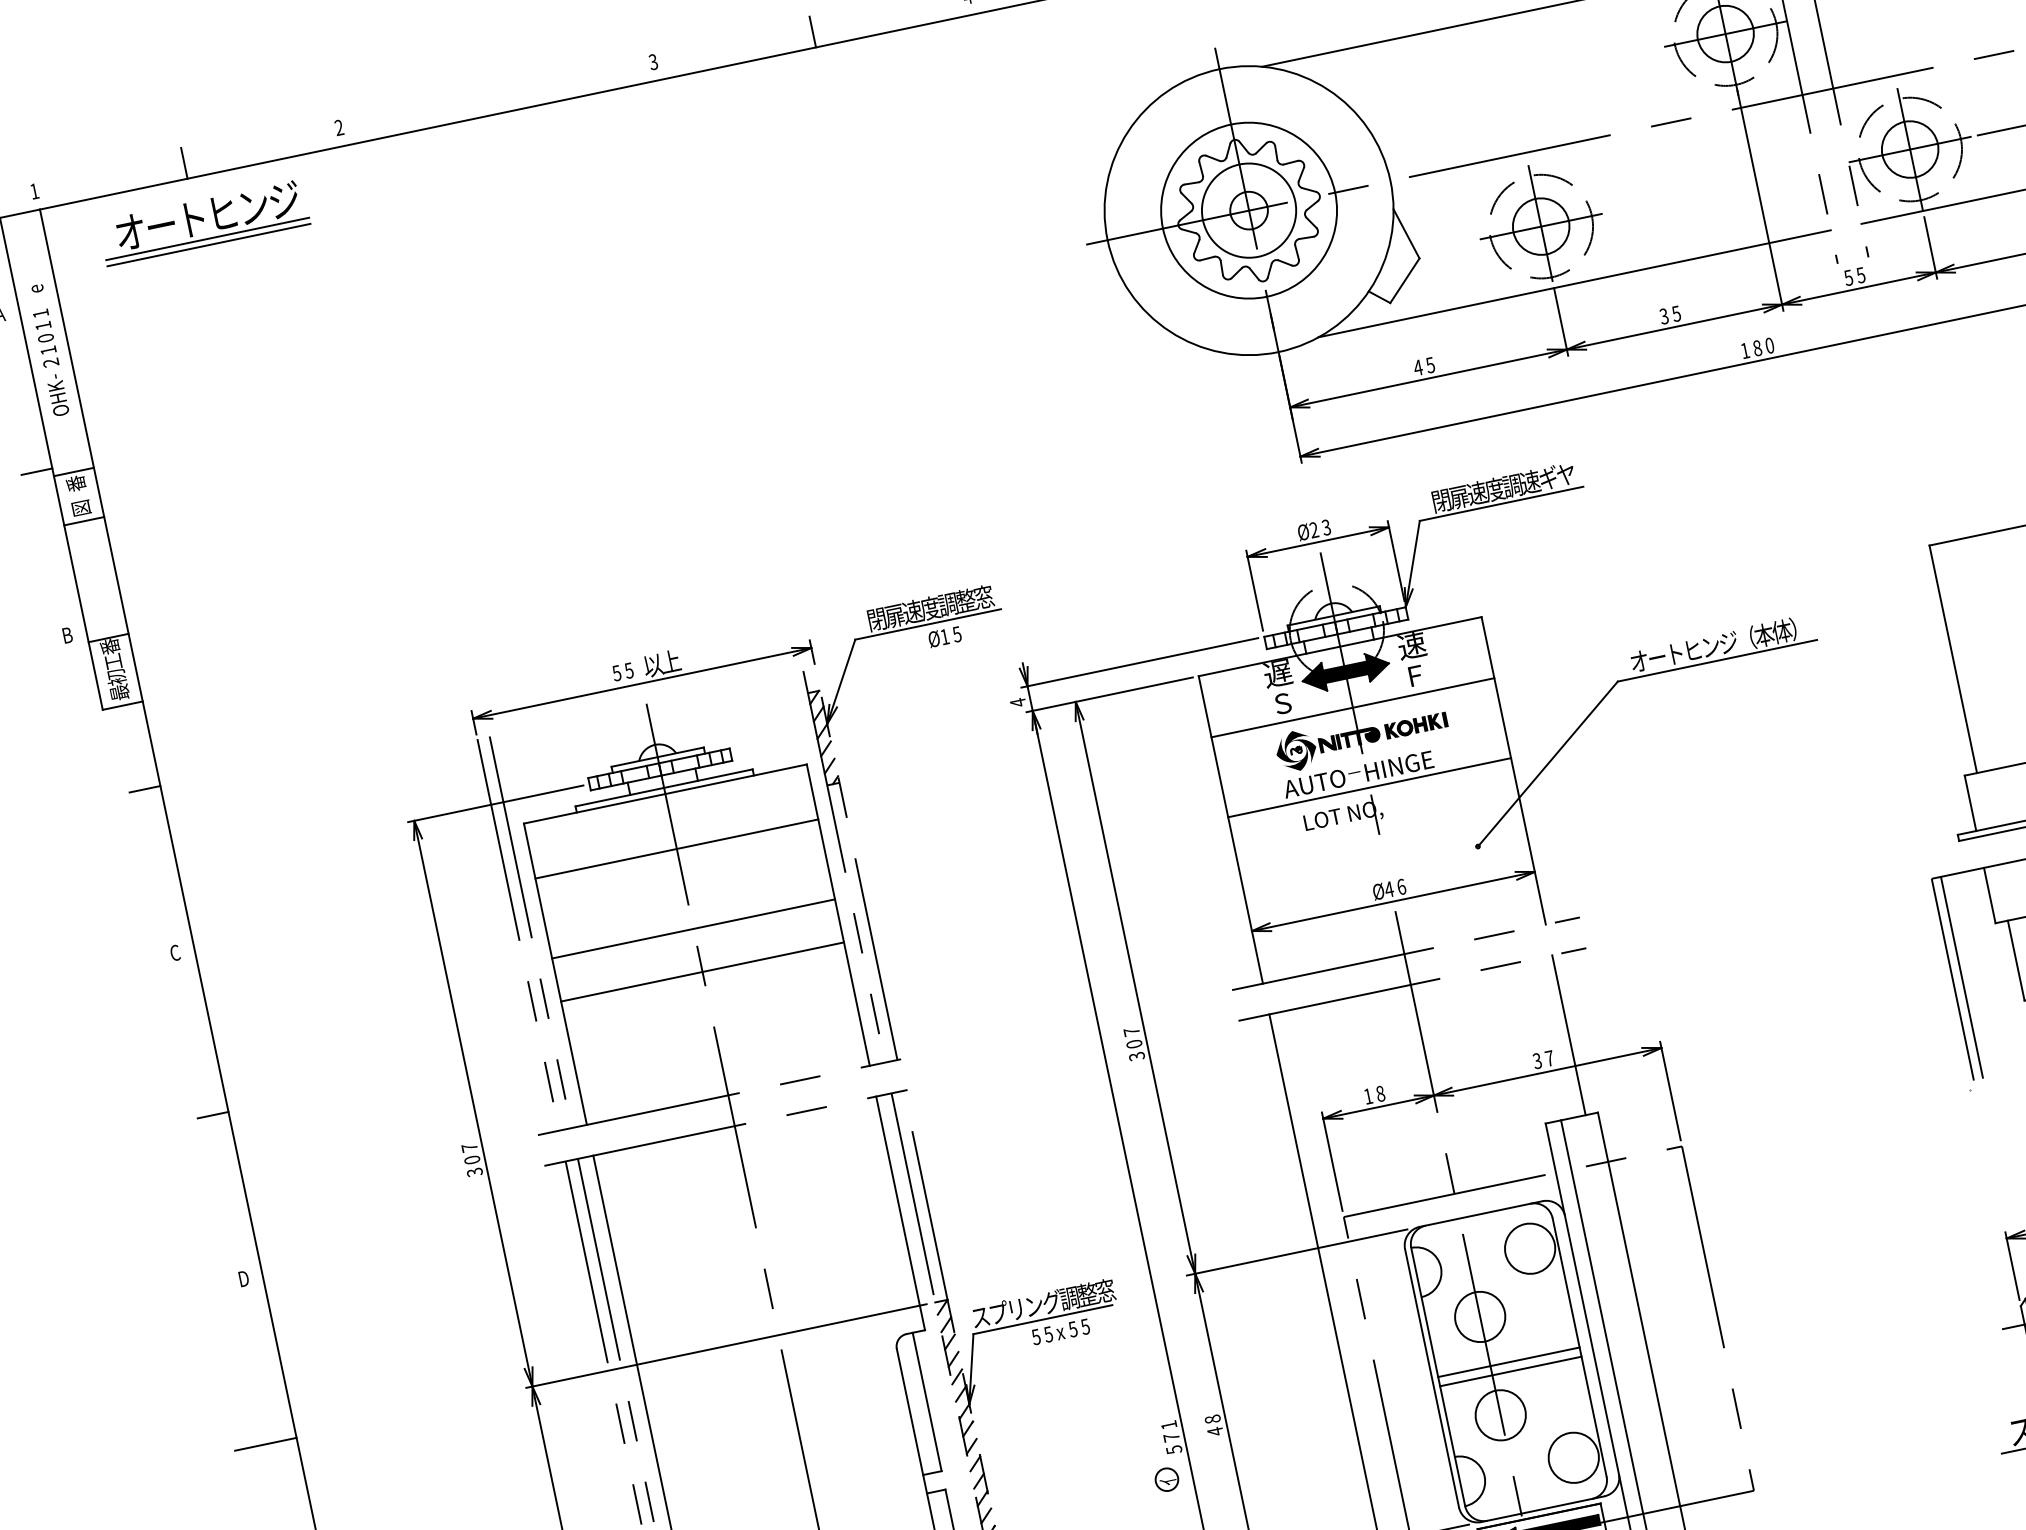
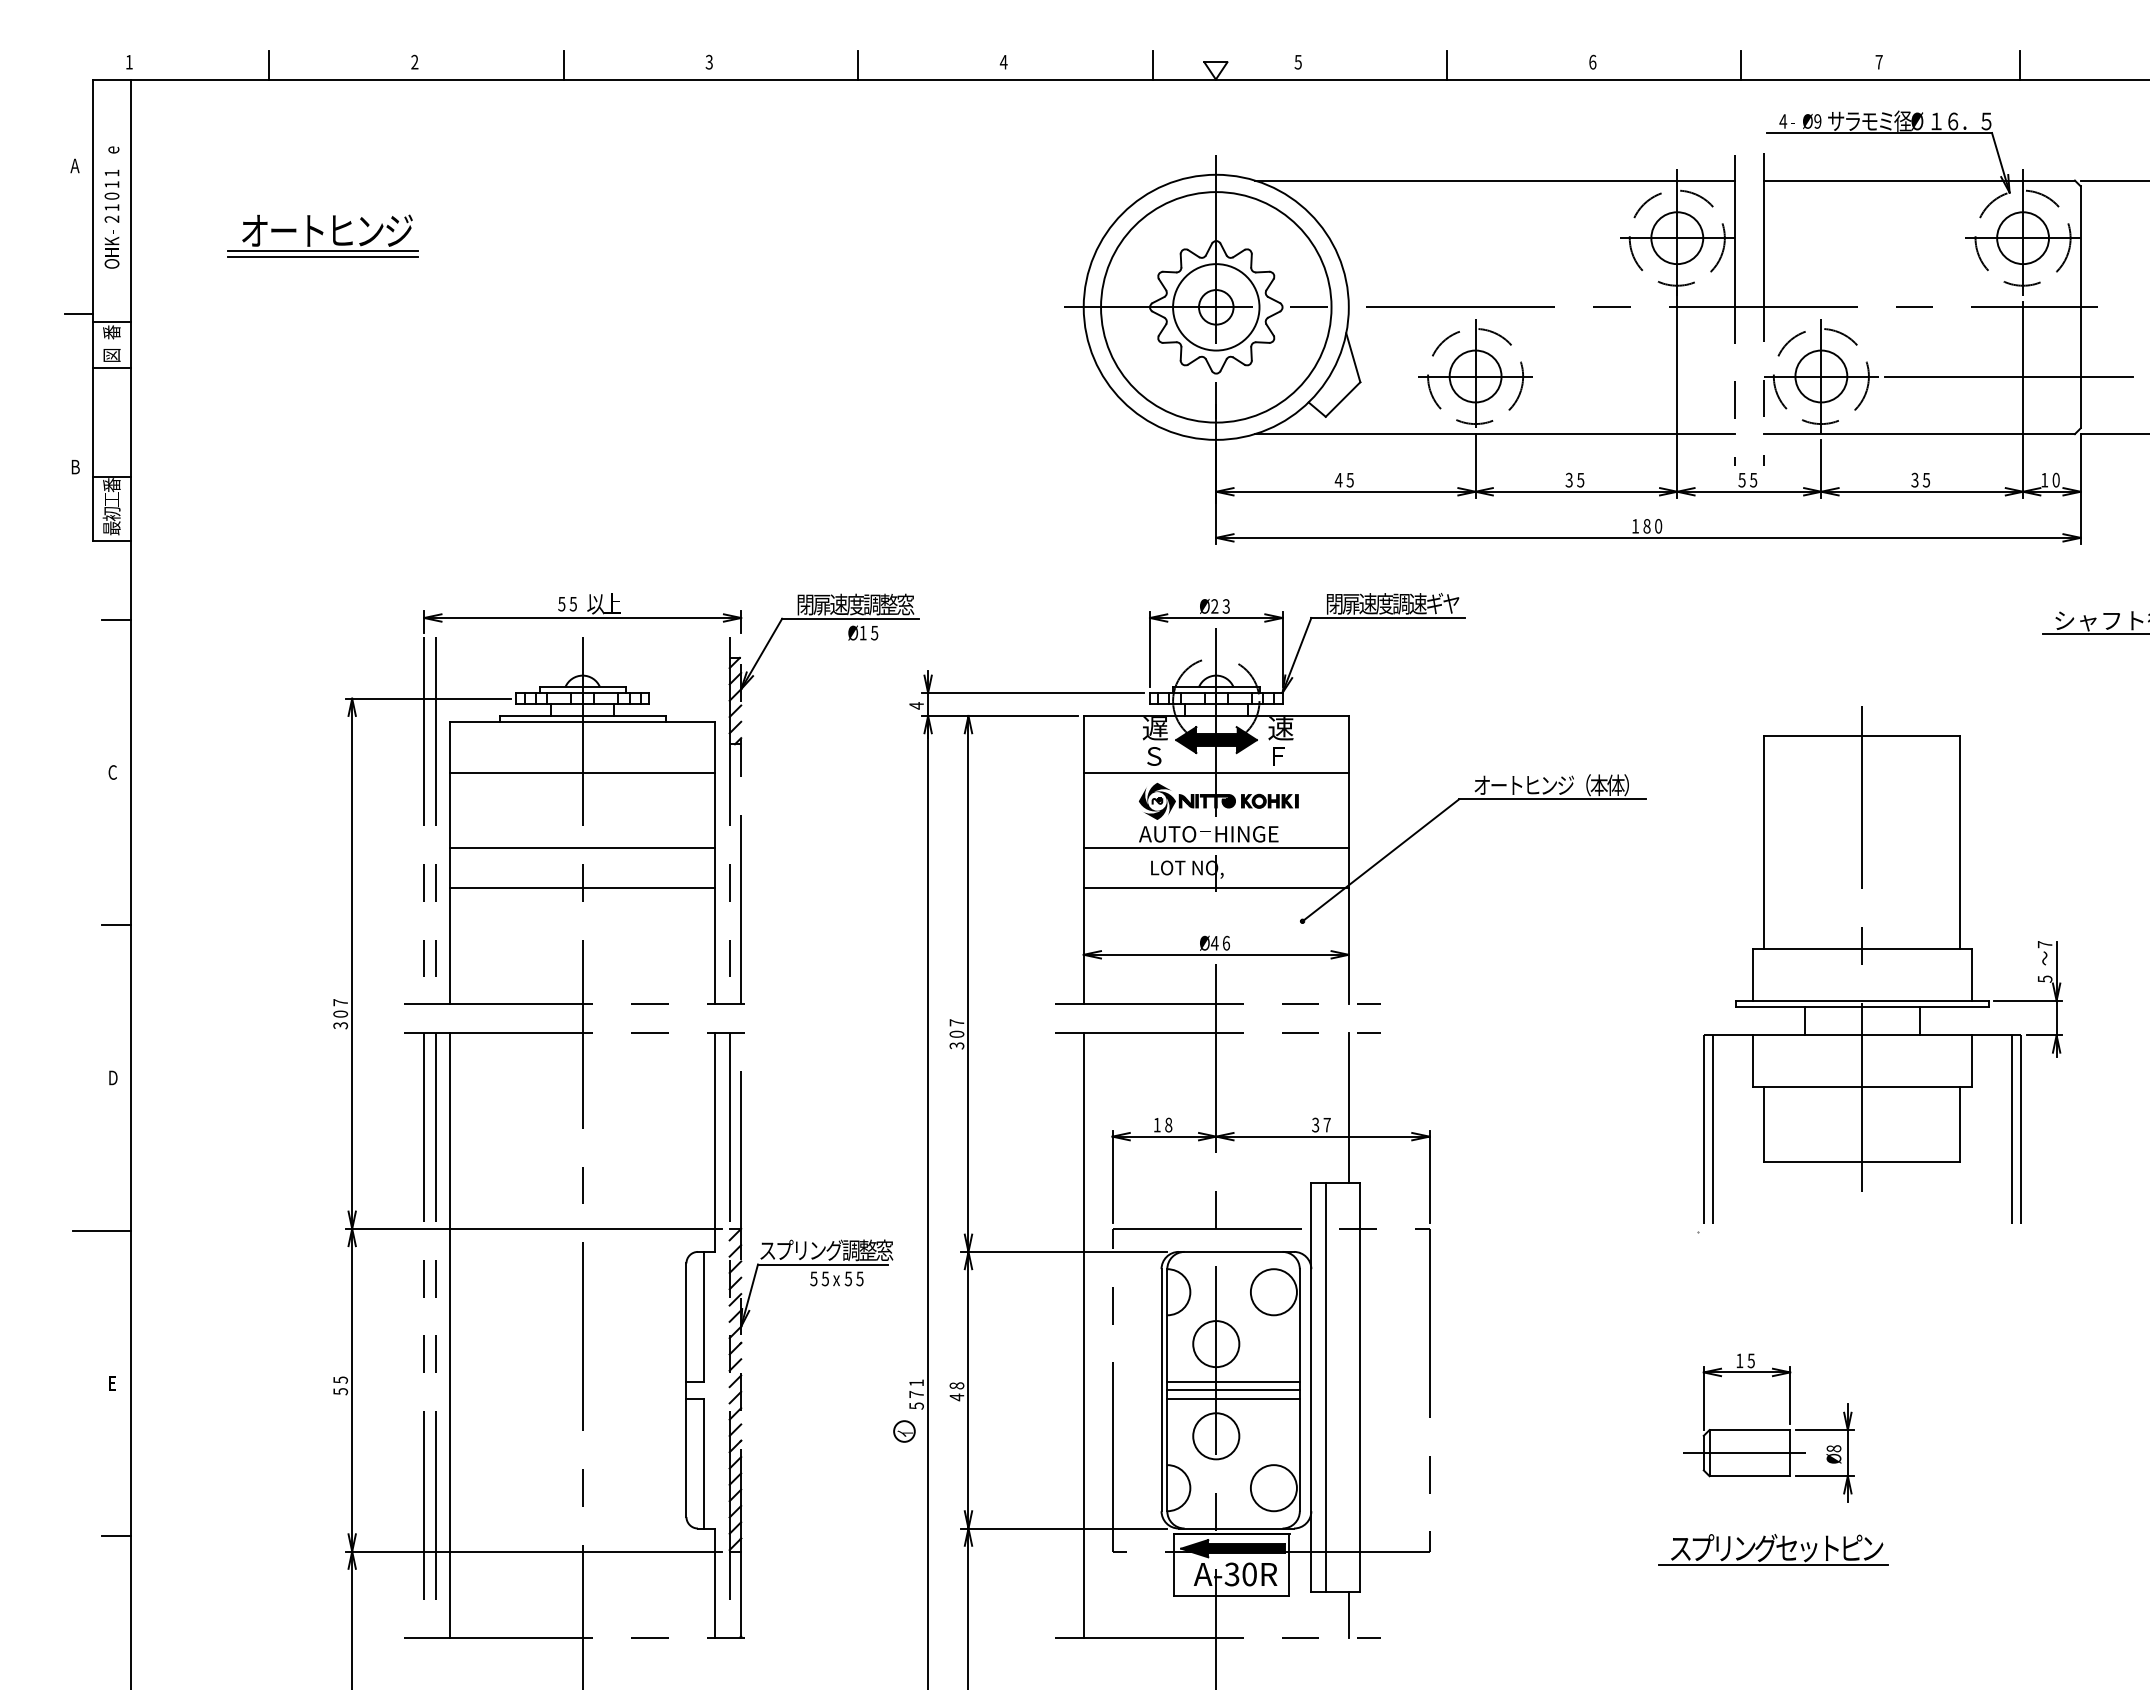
line: (498, 97) -> (563, 64), added
circle: (1249, 210) -> (1216, 307), size x1.43
part: (203, 222) -> (322, 235), moved
line: (1377, 830) -> (1215, 888), added
line: (1506, 1352) -> (1233, 1381), added

